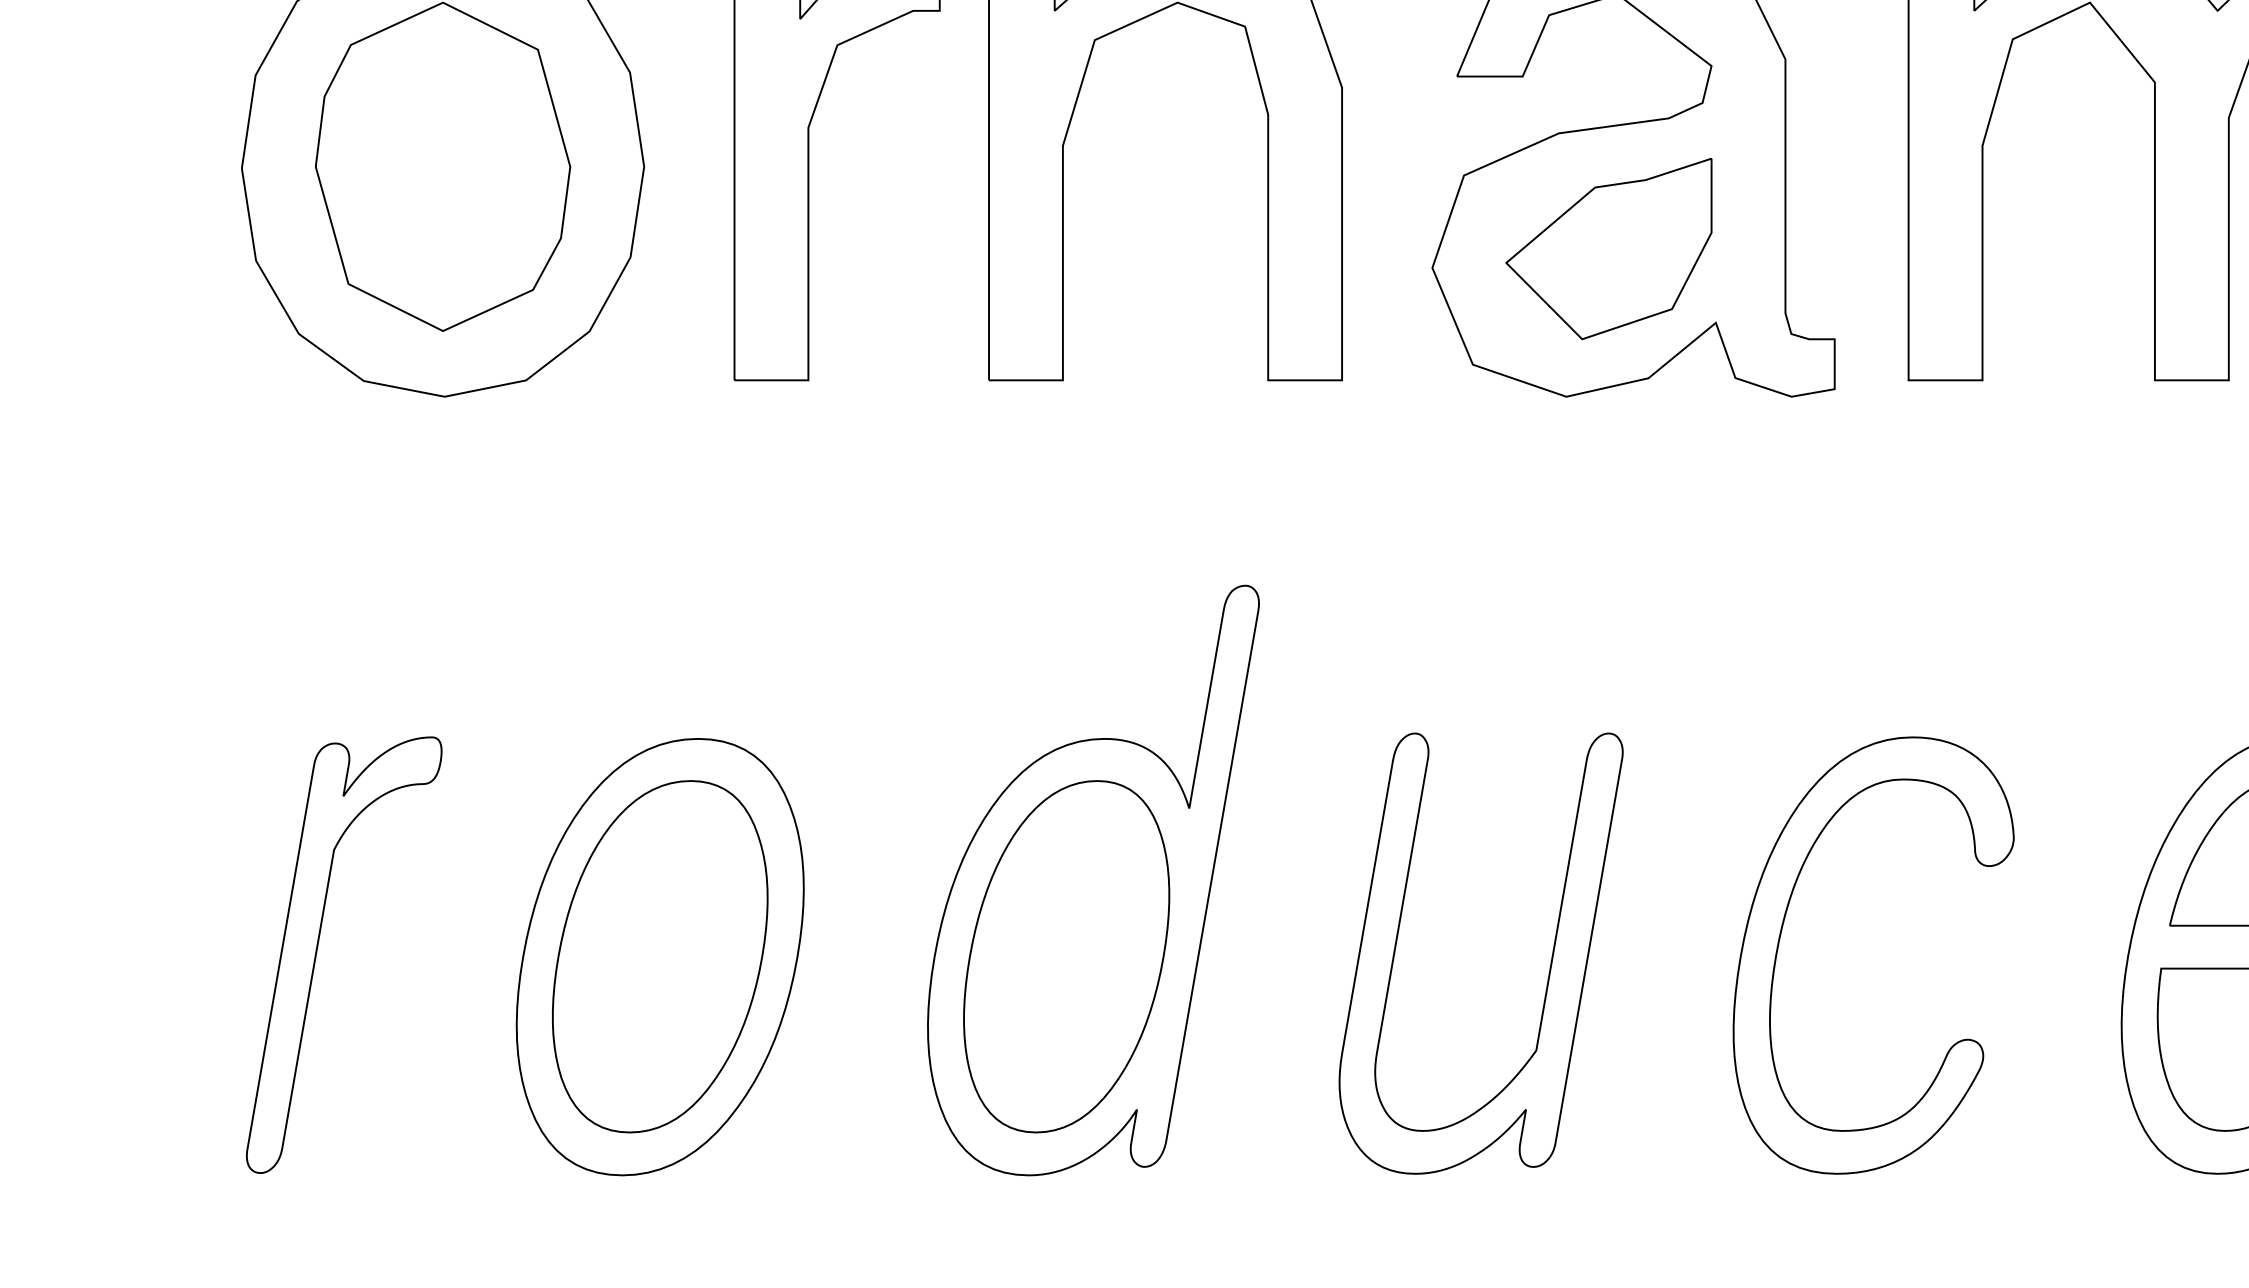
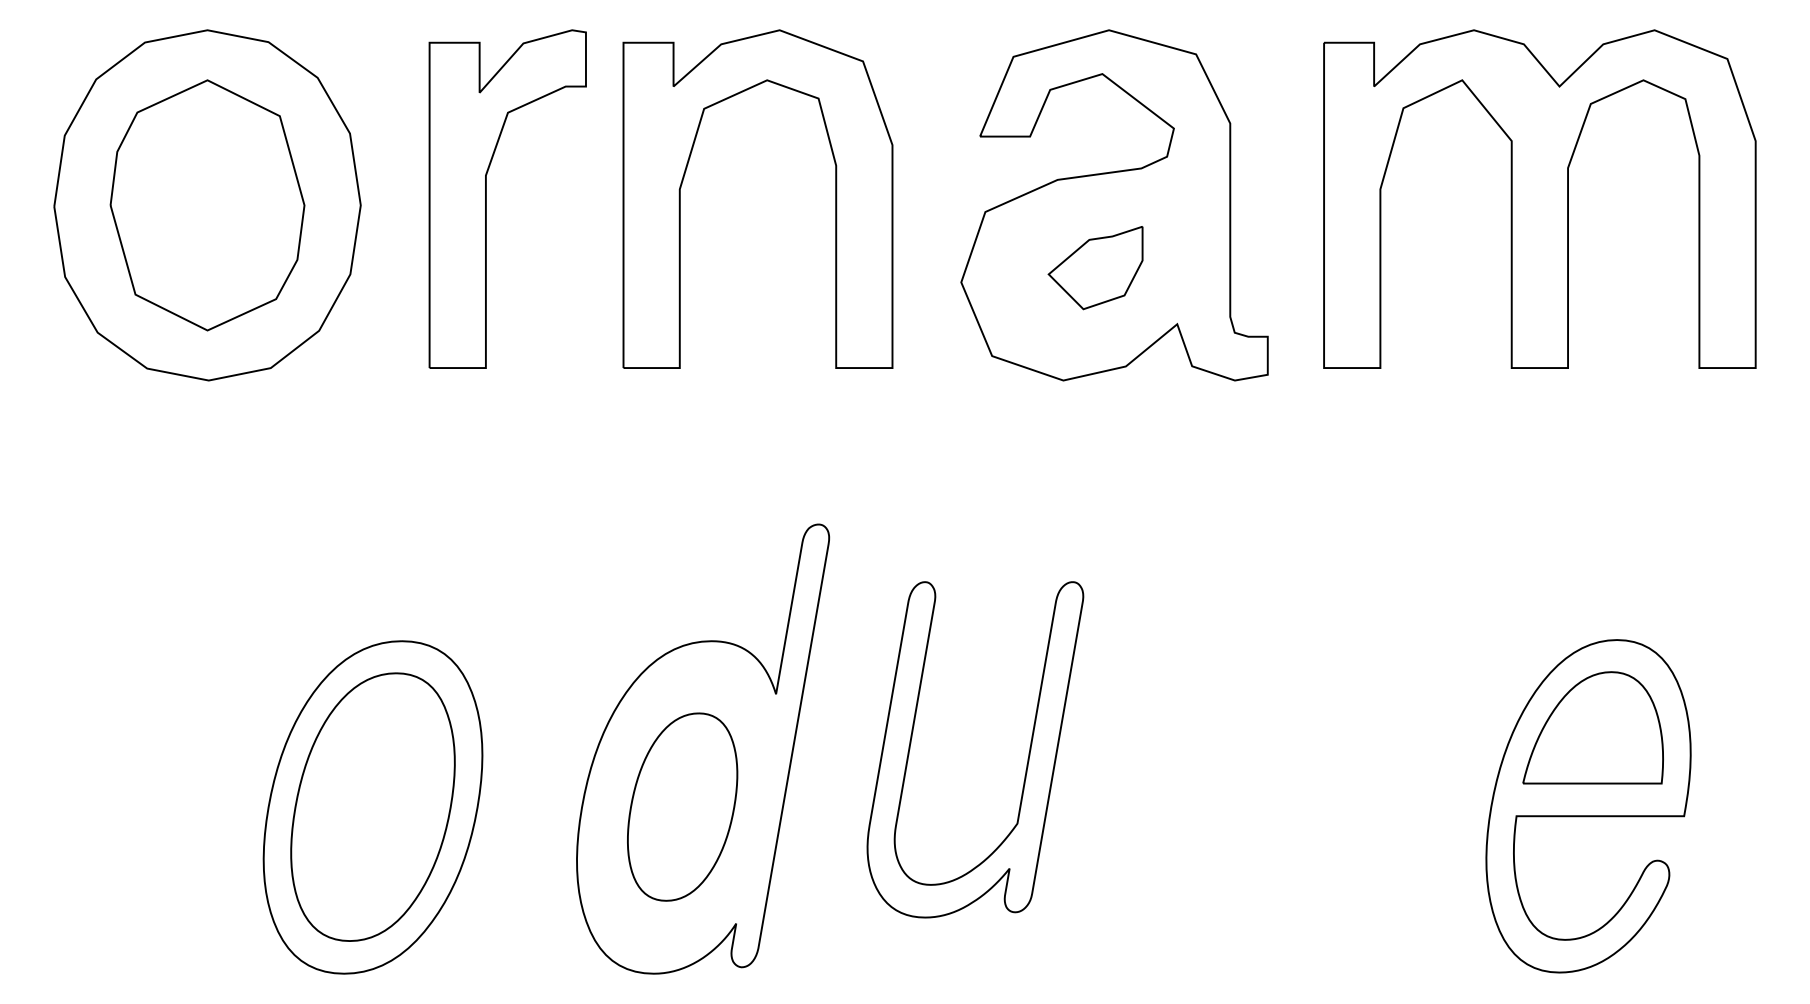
part: (1608, 248) -> (1095, 267), size x0.6
part: (1781, 934) -> (1227, 790), removed
part: (318, 950) -> (112, 802), removed
part: (1066, 955) -> (682, 806), size x0.7
part: (1549, 965) -> (1027, 758), moved

